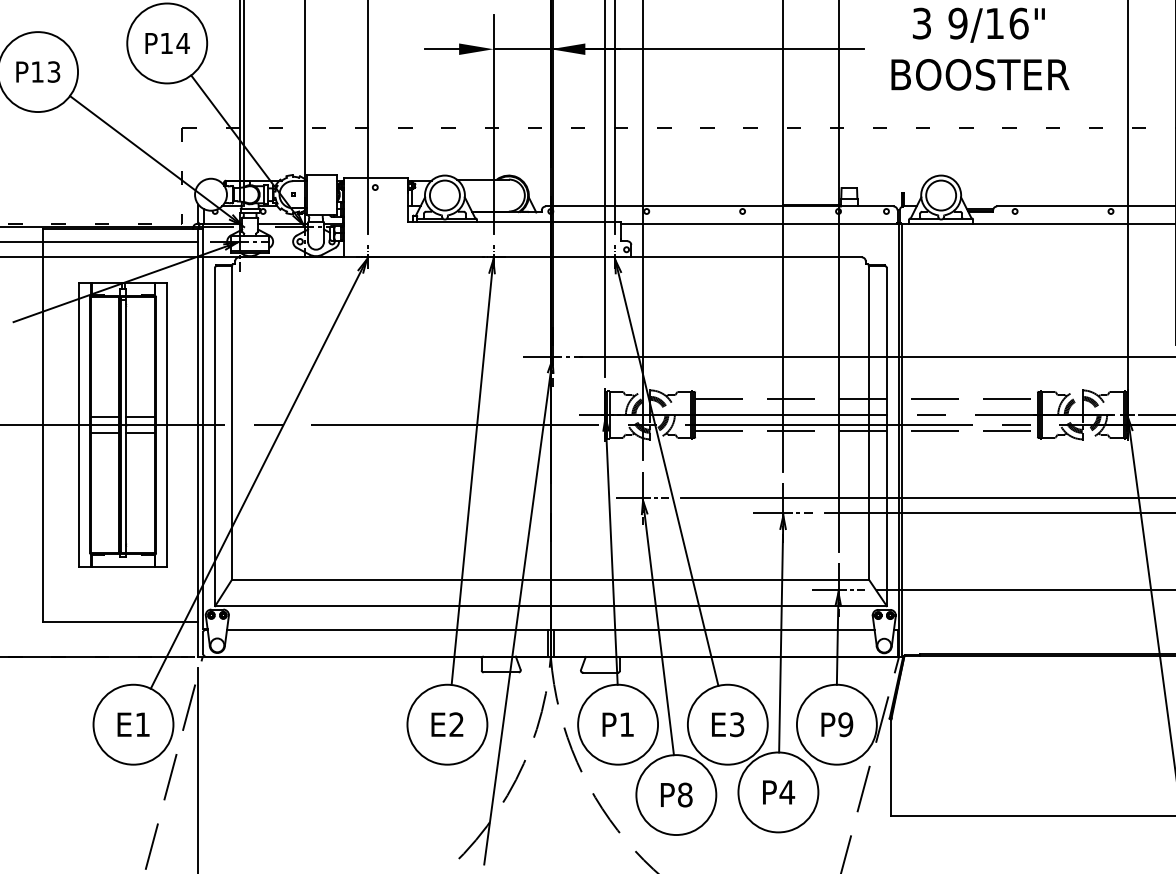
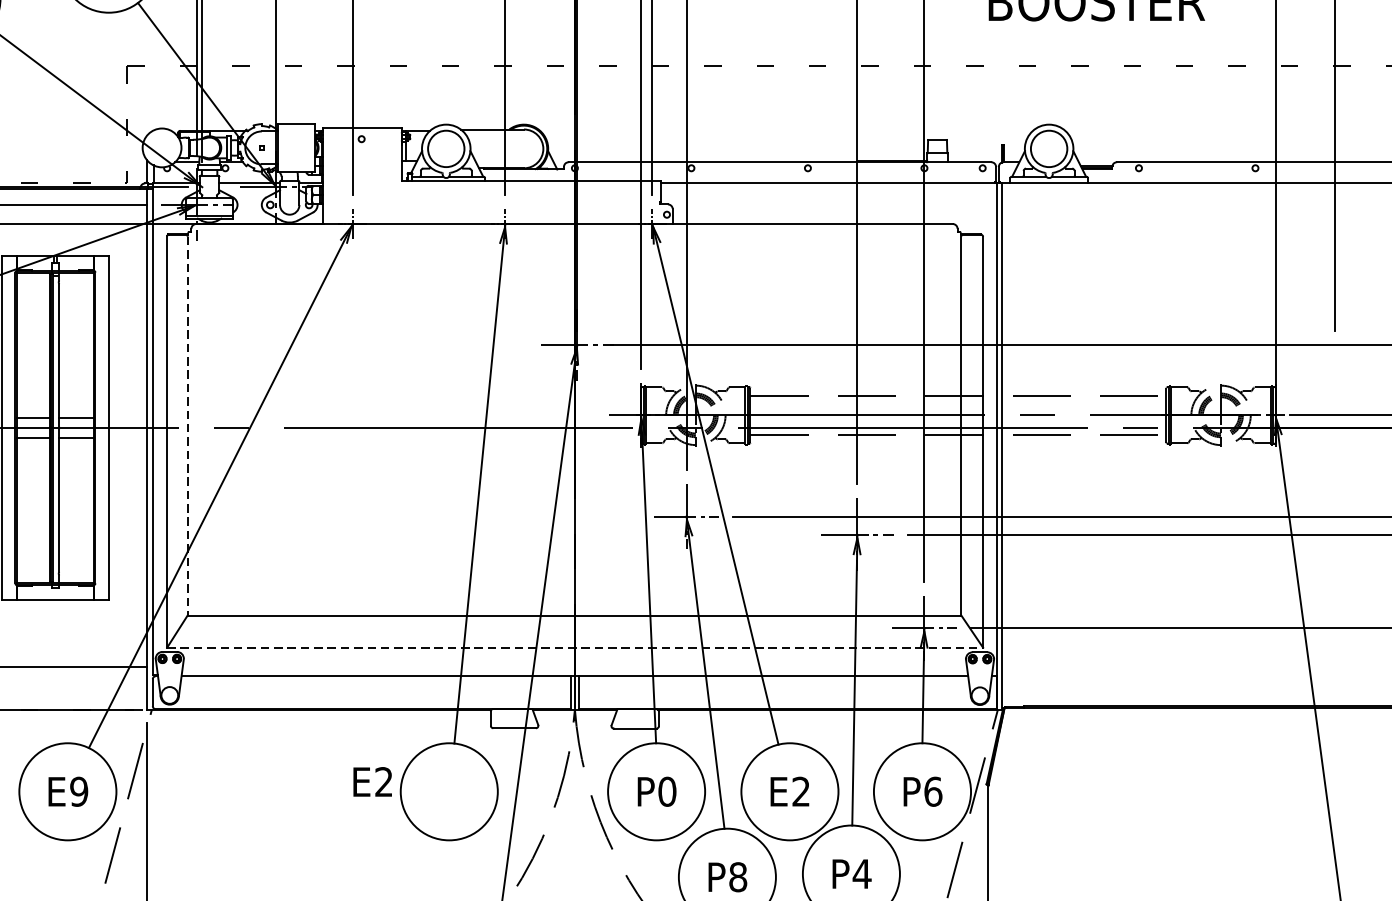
line: (232, 423) -> (188, 425), solid -> dashed
line: (551, 606) -> (575, 648), solid -> dashed
text: (142, 724) -> (78, 791), E1 -> E9
text: (447, 724) -> (372, 781), moved
text: (626, 724) -> (666, 791), P1 -> P0
text: (737, 724) -> (801, 791), E3 -> E2
text: (845, 724) -> (932, 791), P9 -> P6

